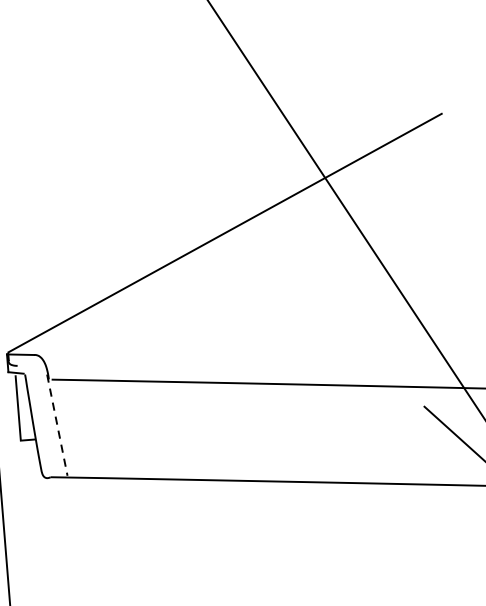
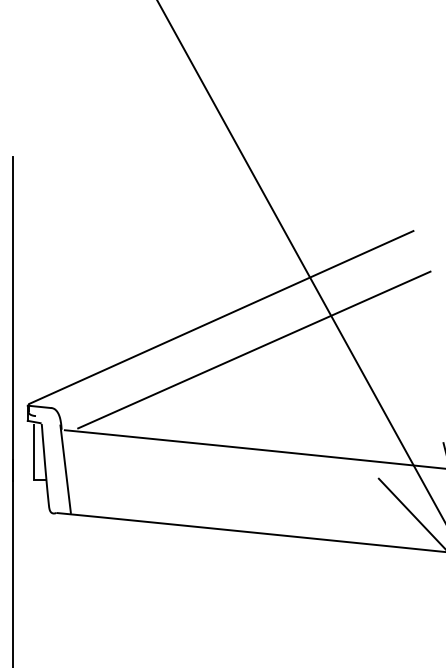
line: (266, 267) -> (254, 349), added
line: (57, 425) -> (65, 469), dashed -> solid

